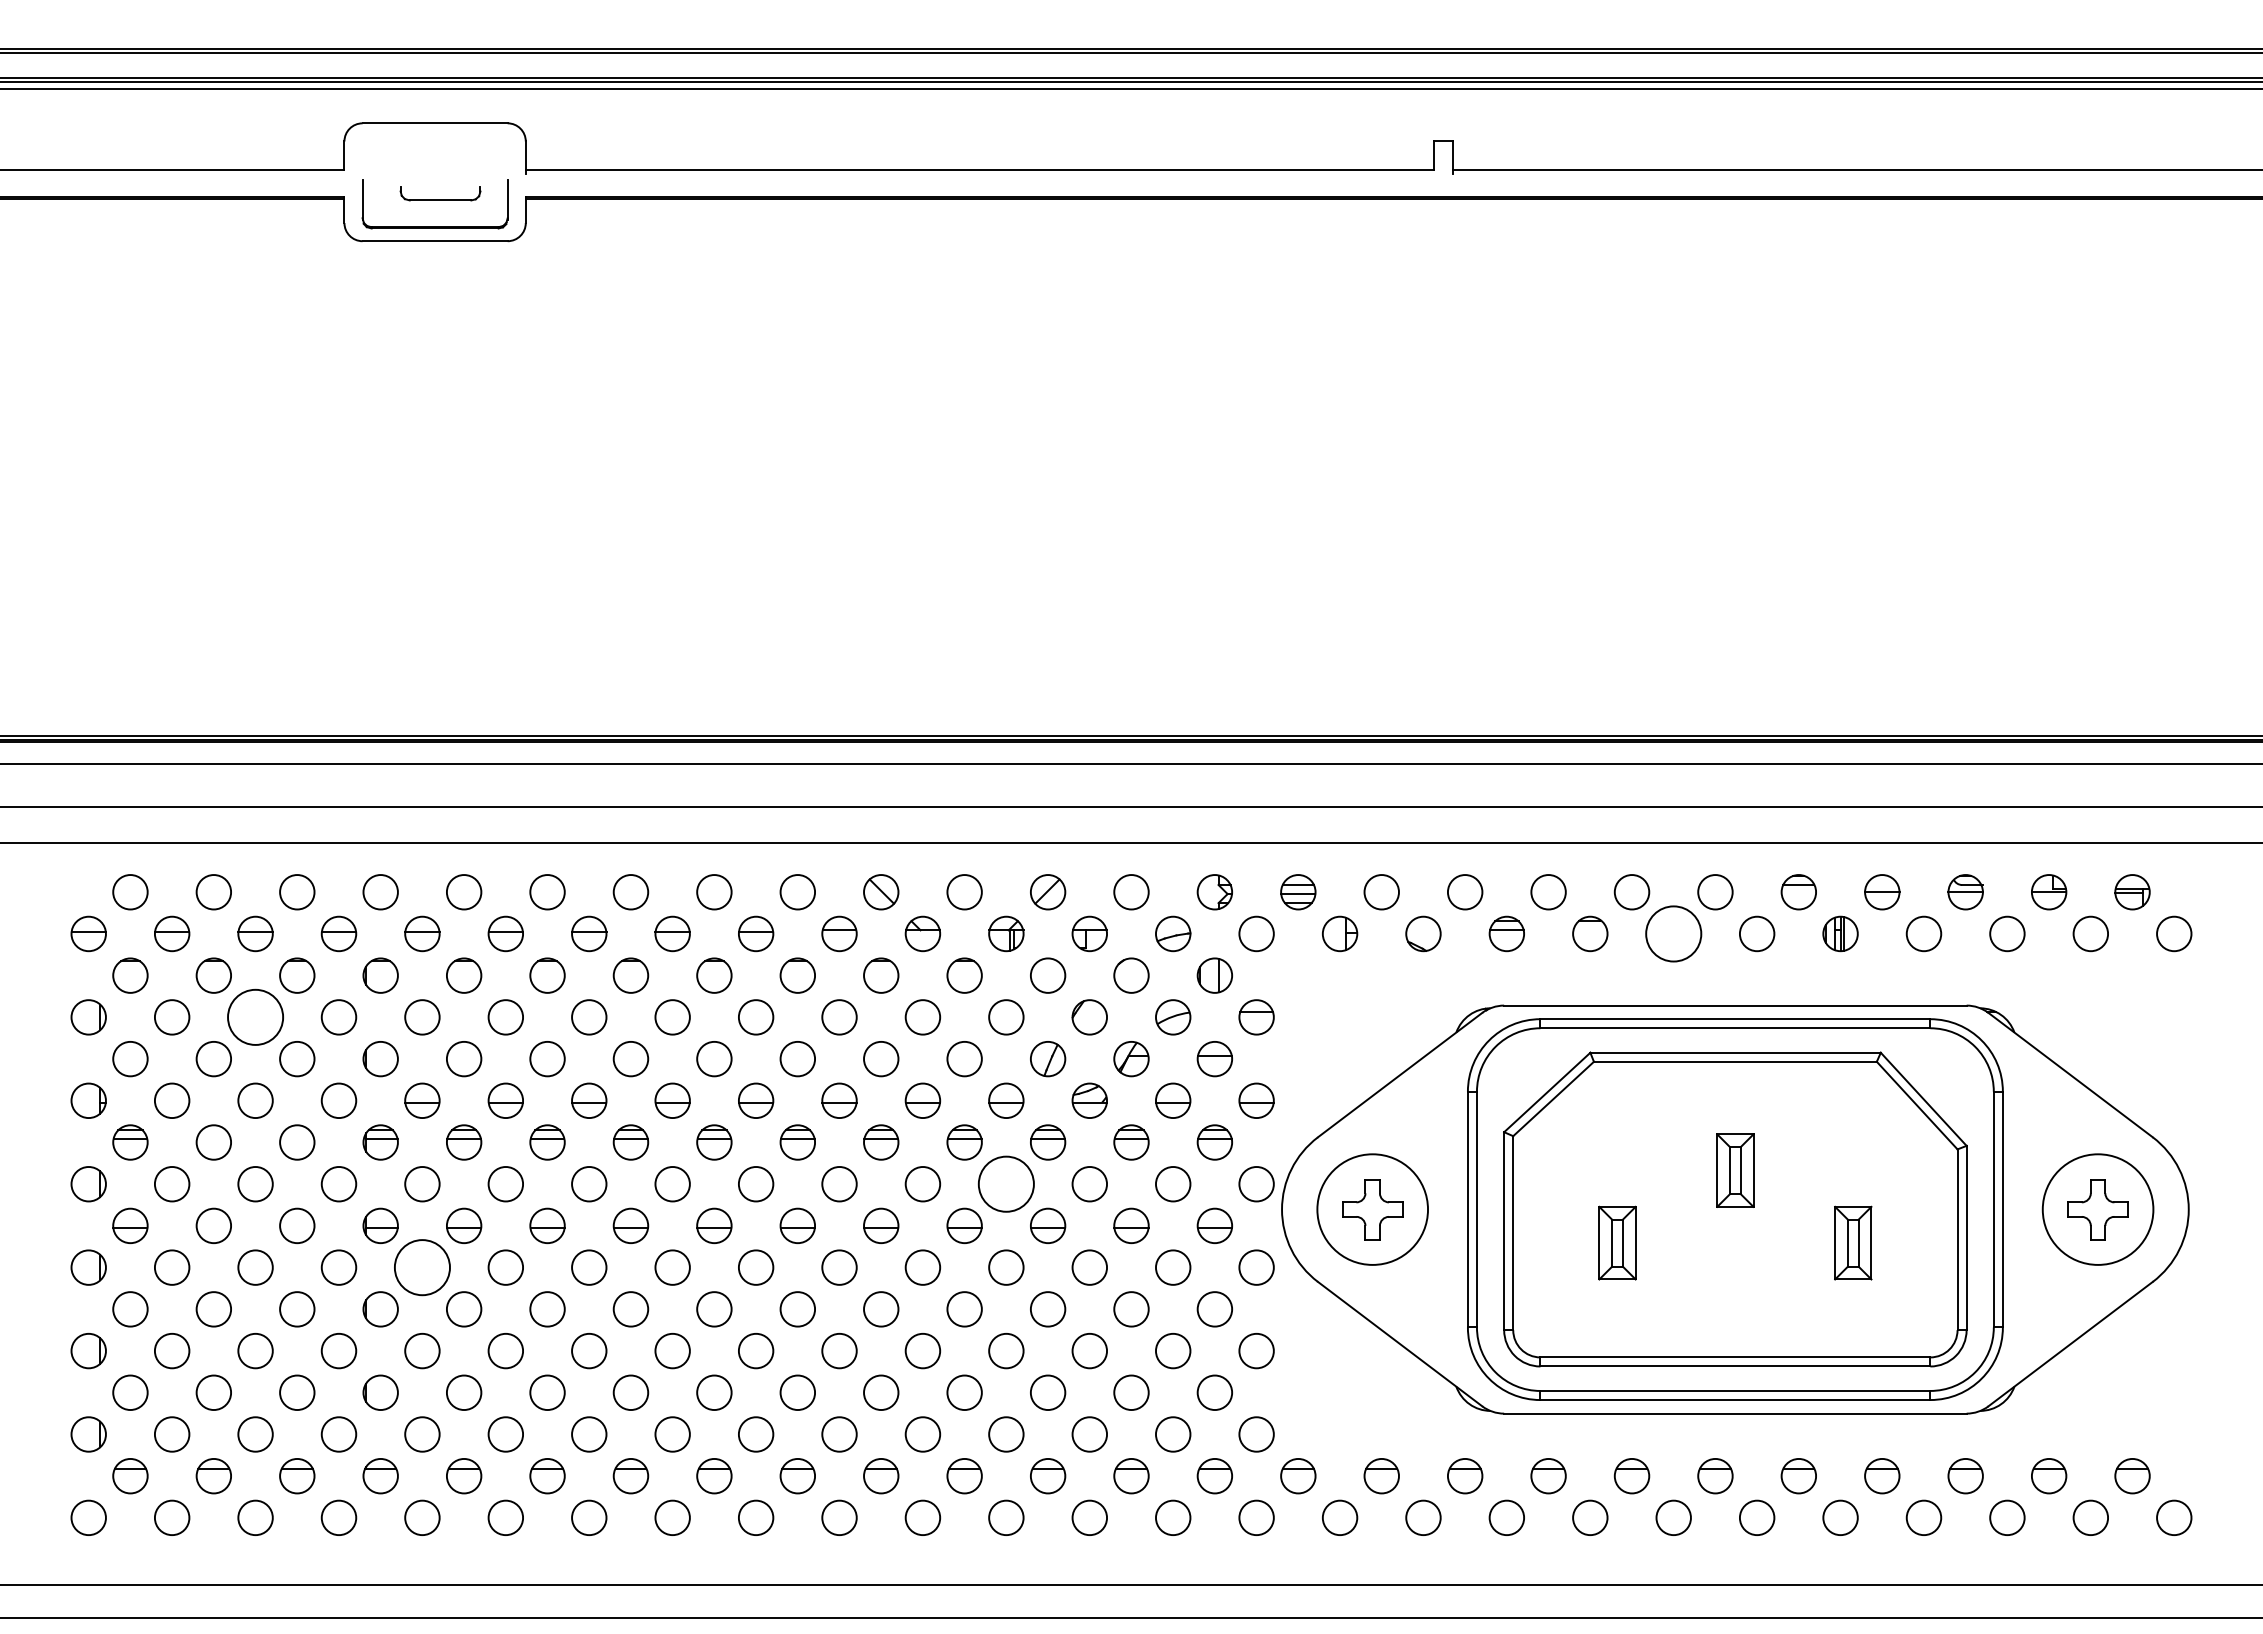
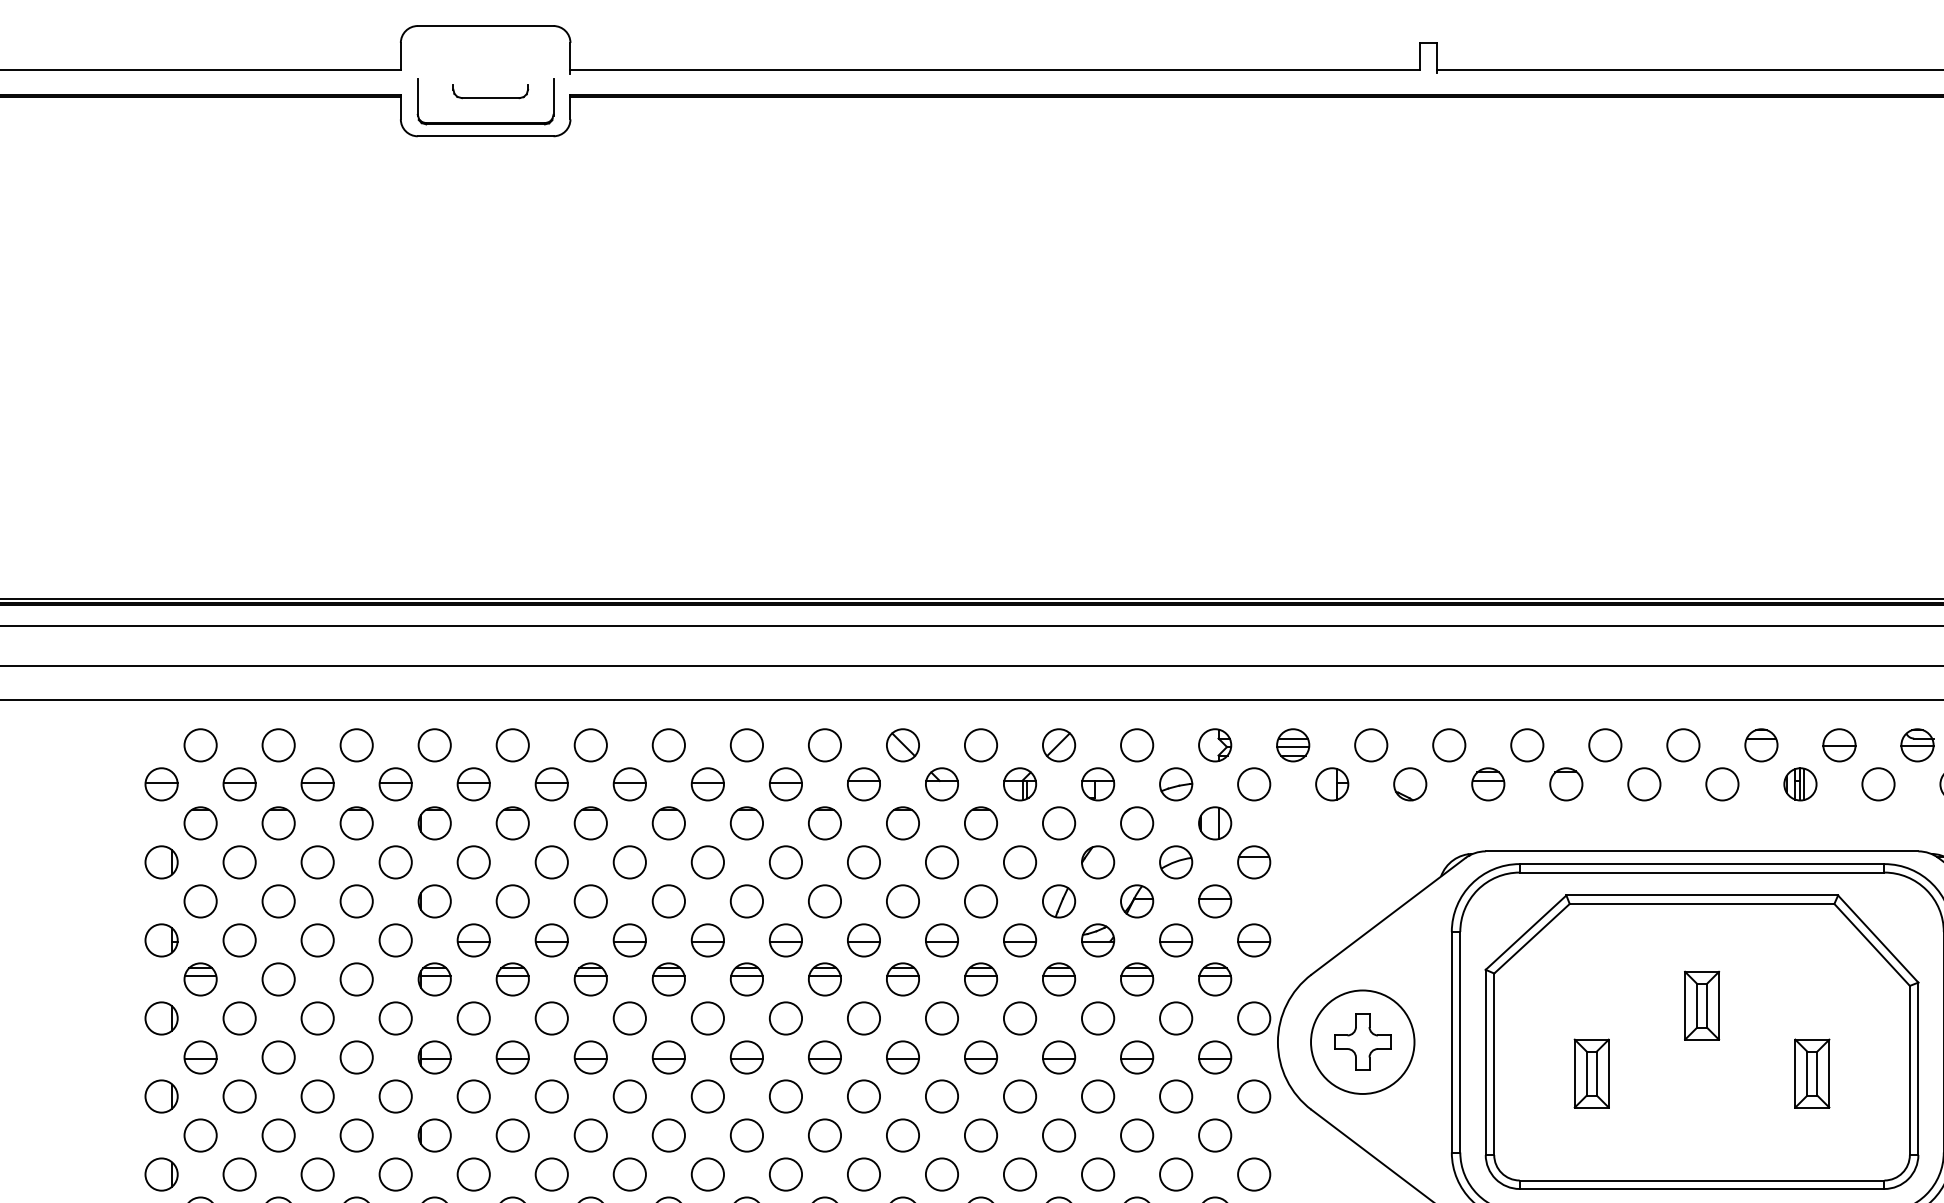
circle: (1673, 933) -> (1644, 783), size x0.62
circle: (255, 1017) -> (317, 862), size x0.62
circle: (1006, 1184) -> (1020, 1018), size x0.62
circle: (422, 1267) -> (473, 1096), size x0.62

